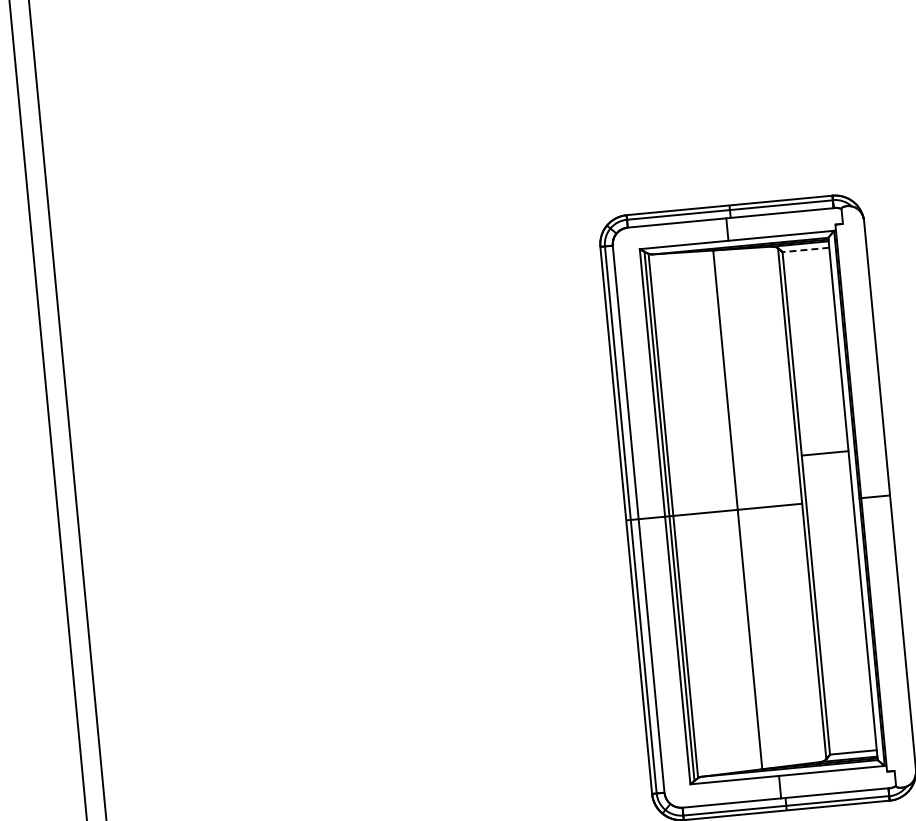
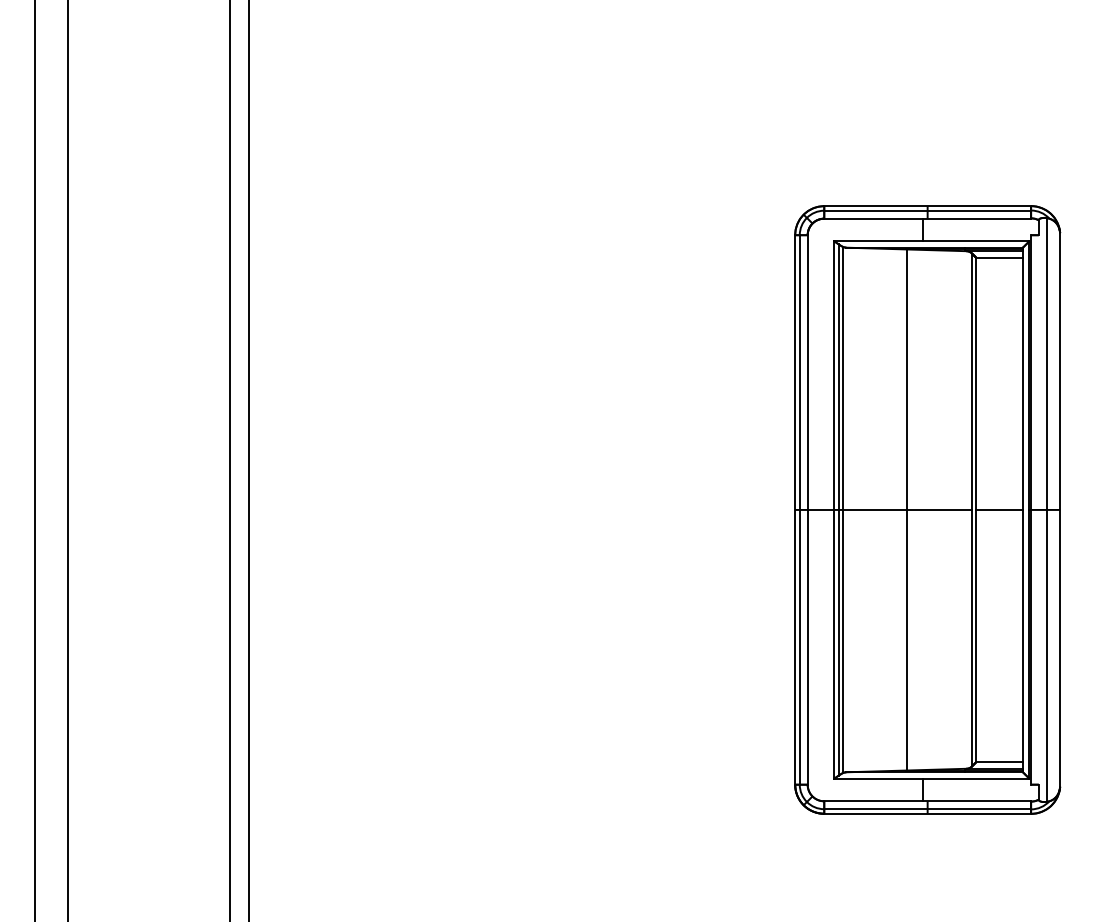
line: (805, 249) -> (999, 257), dashed -> solid
line: (825, 452) -> (999, 509), moved
line: (876, 496) -> (1046, 509), added

